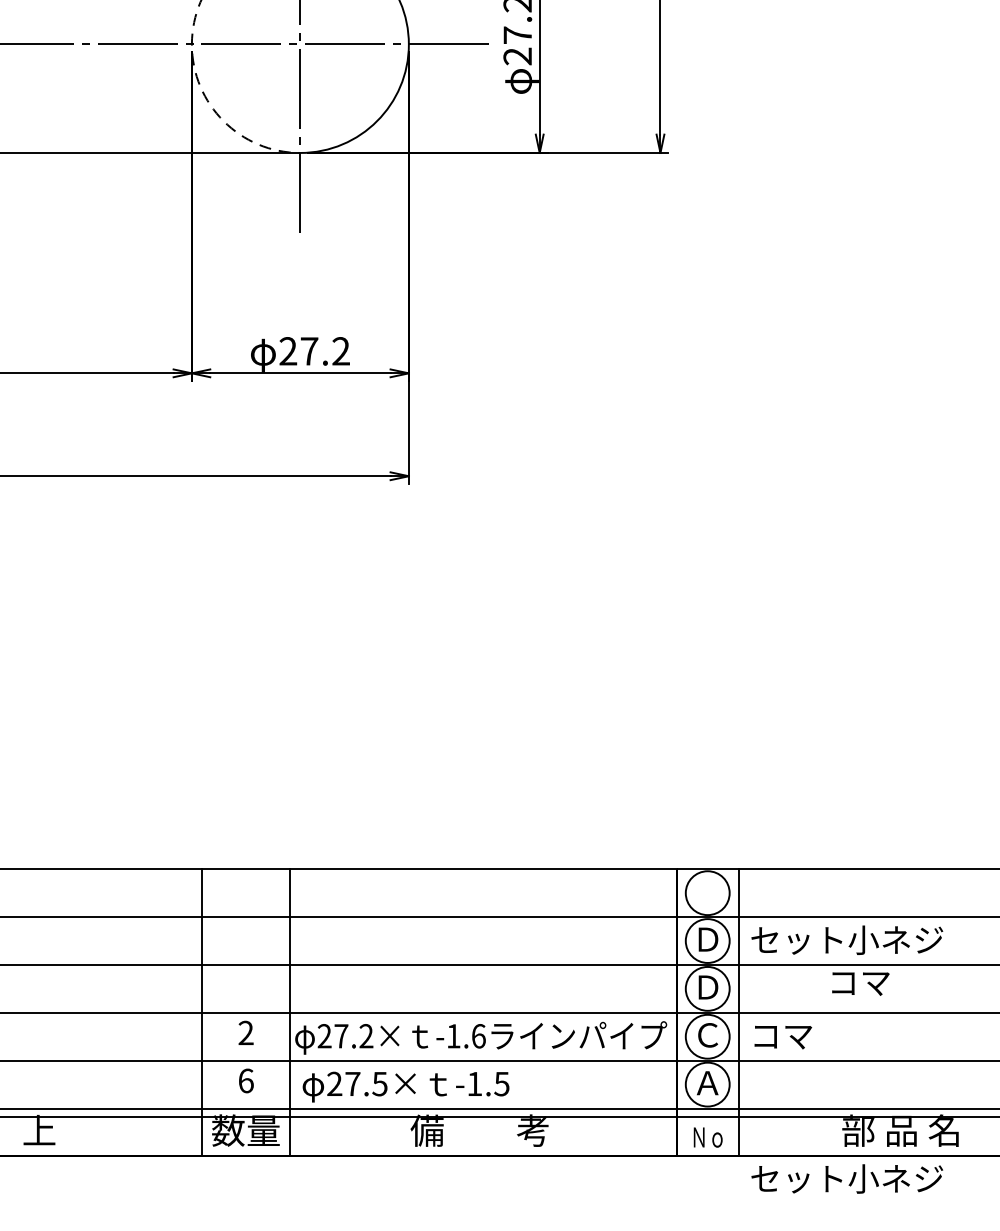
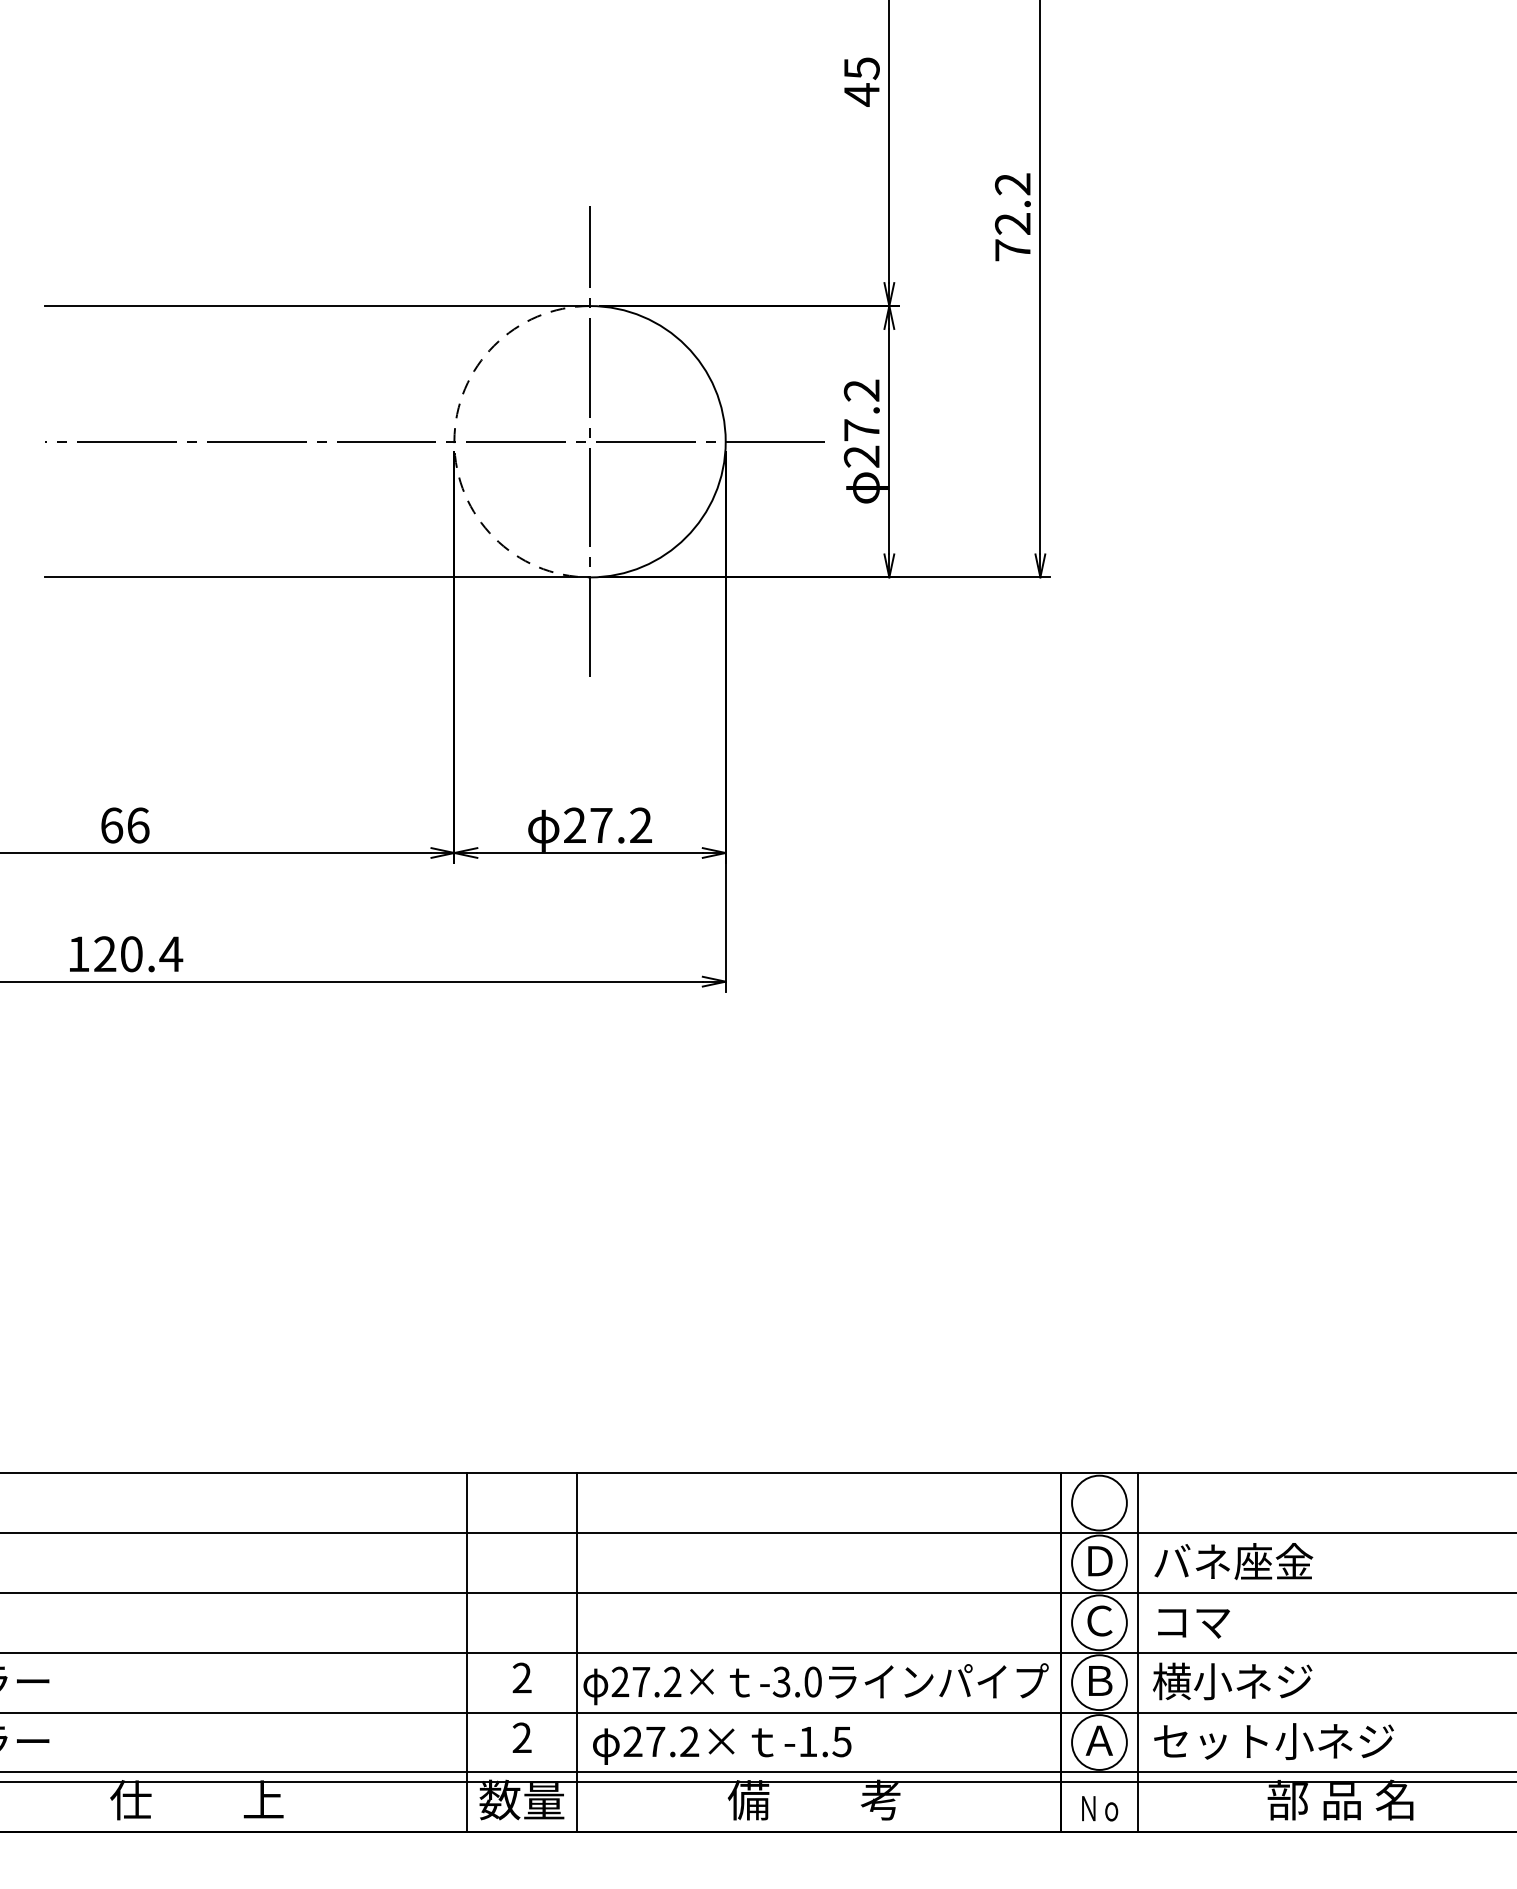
text: (846, 939) -> (1273, 1561), セット小ネジ -> バネ座金
text: (860, 983) -> (1193, 1623), moved
text: (707, 987) -> (1099, 1620), Ｄ -> Ｃ
text: (465, 1035) -> (796, 1681), -1.6 -> -3.0
text: (707, 1035) -> (1099, 1680), Ｃ -> Ｂ
text: (814, 1035) -> (1232, 1681), コマ -> 横小ネジ
text: (245, 1080) -> (521, 1737), 6 -> 2
text: (379, 1083) -> (689, 1741), 27.5× -> 27.2×
text: (846, 1178) -> (1273, 1741), moved

